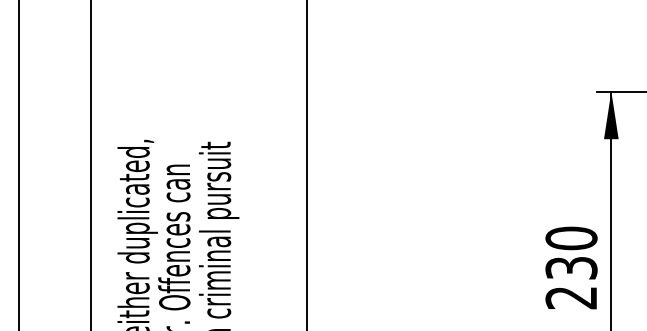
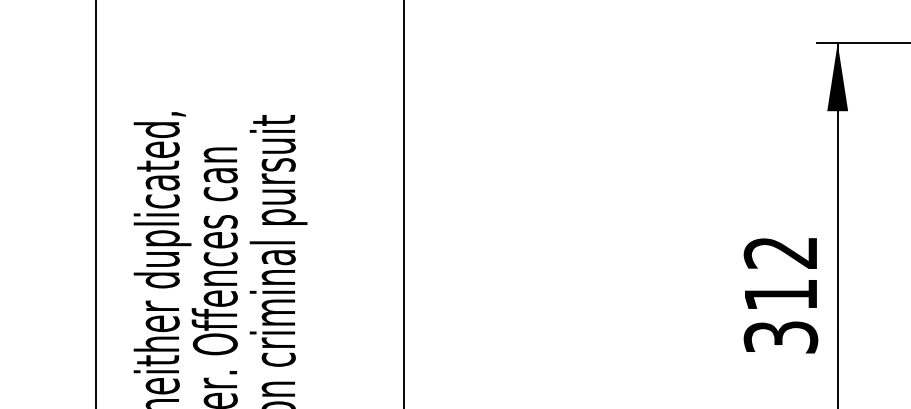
text: (571, 267) -> (780, 294), 230 -> 312

